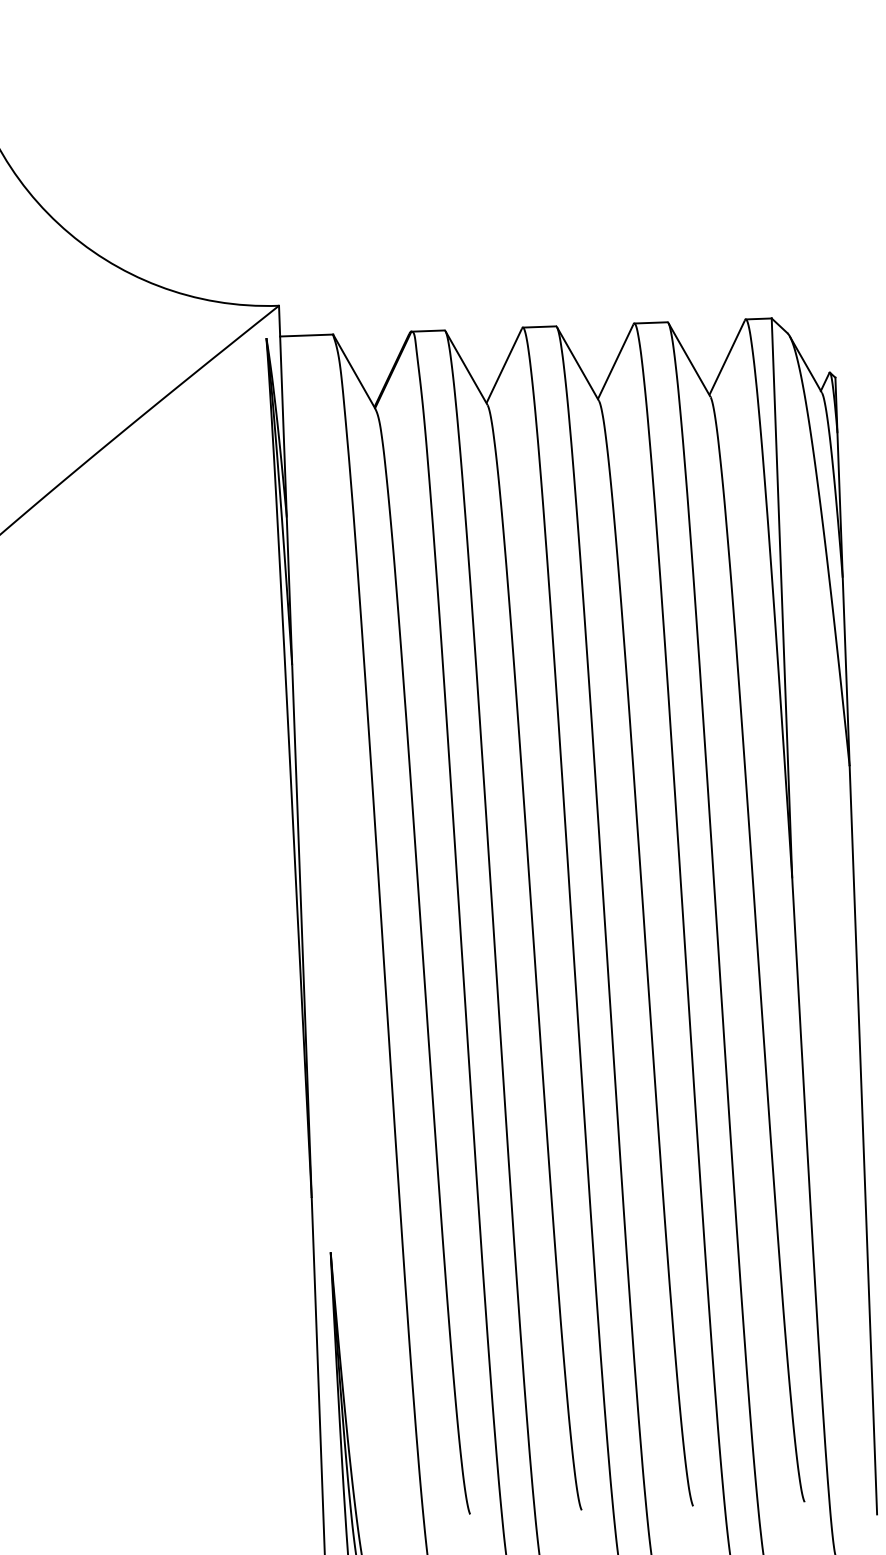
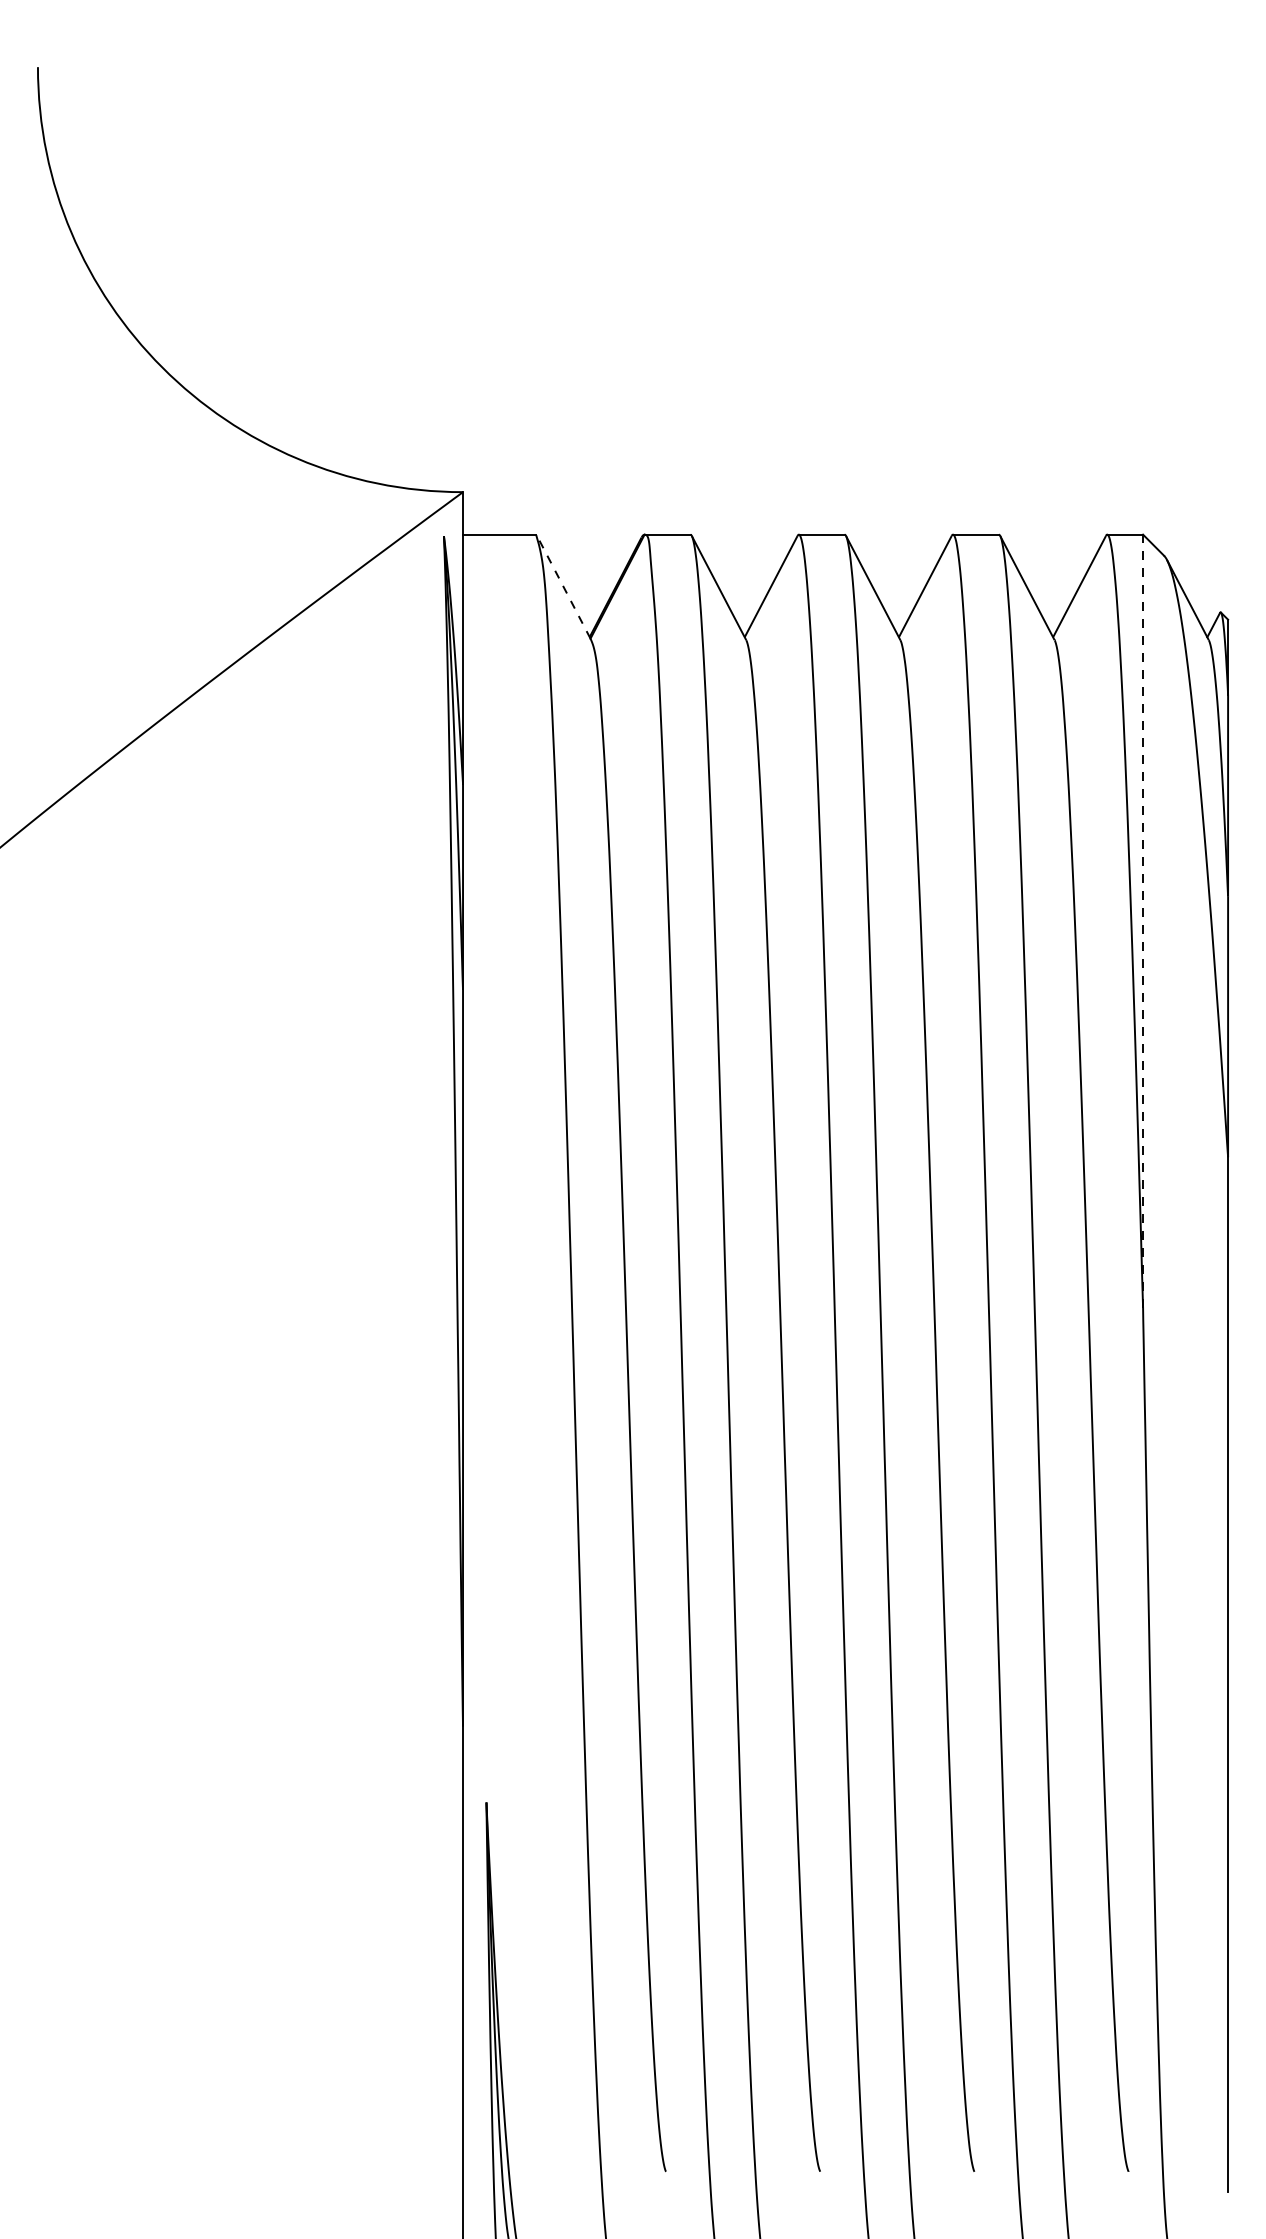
line: (354, 370) -> (563, 585), solid -> dashed
line: (782, 598) -> (1143, 921), solid -> dashed

